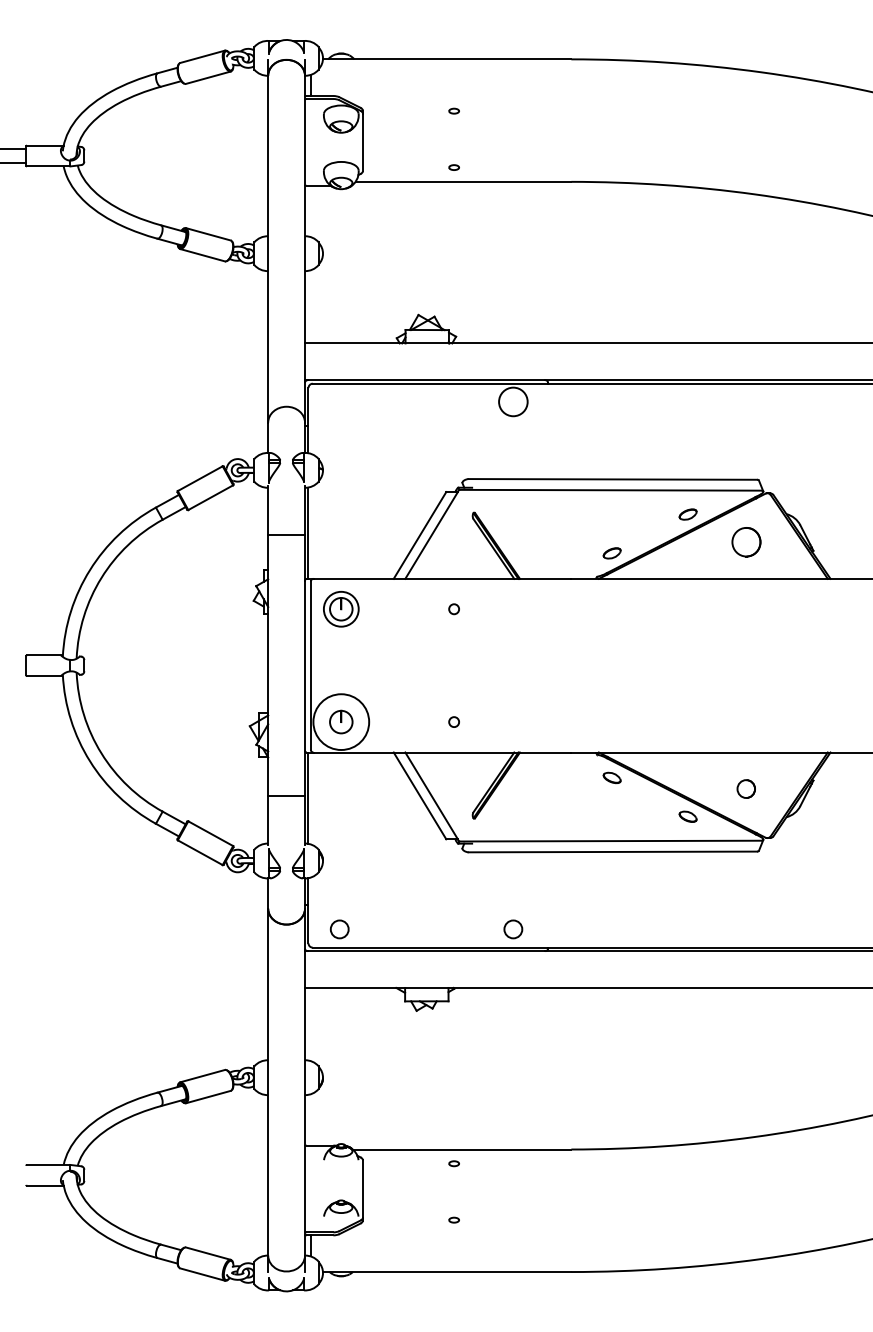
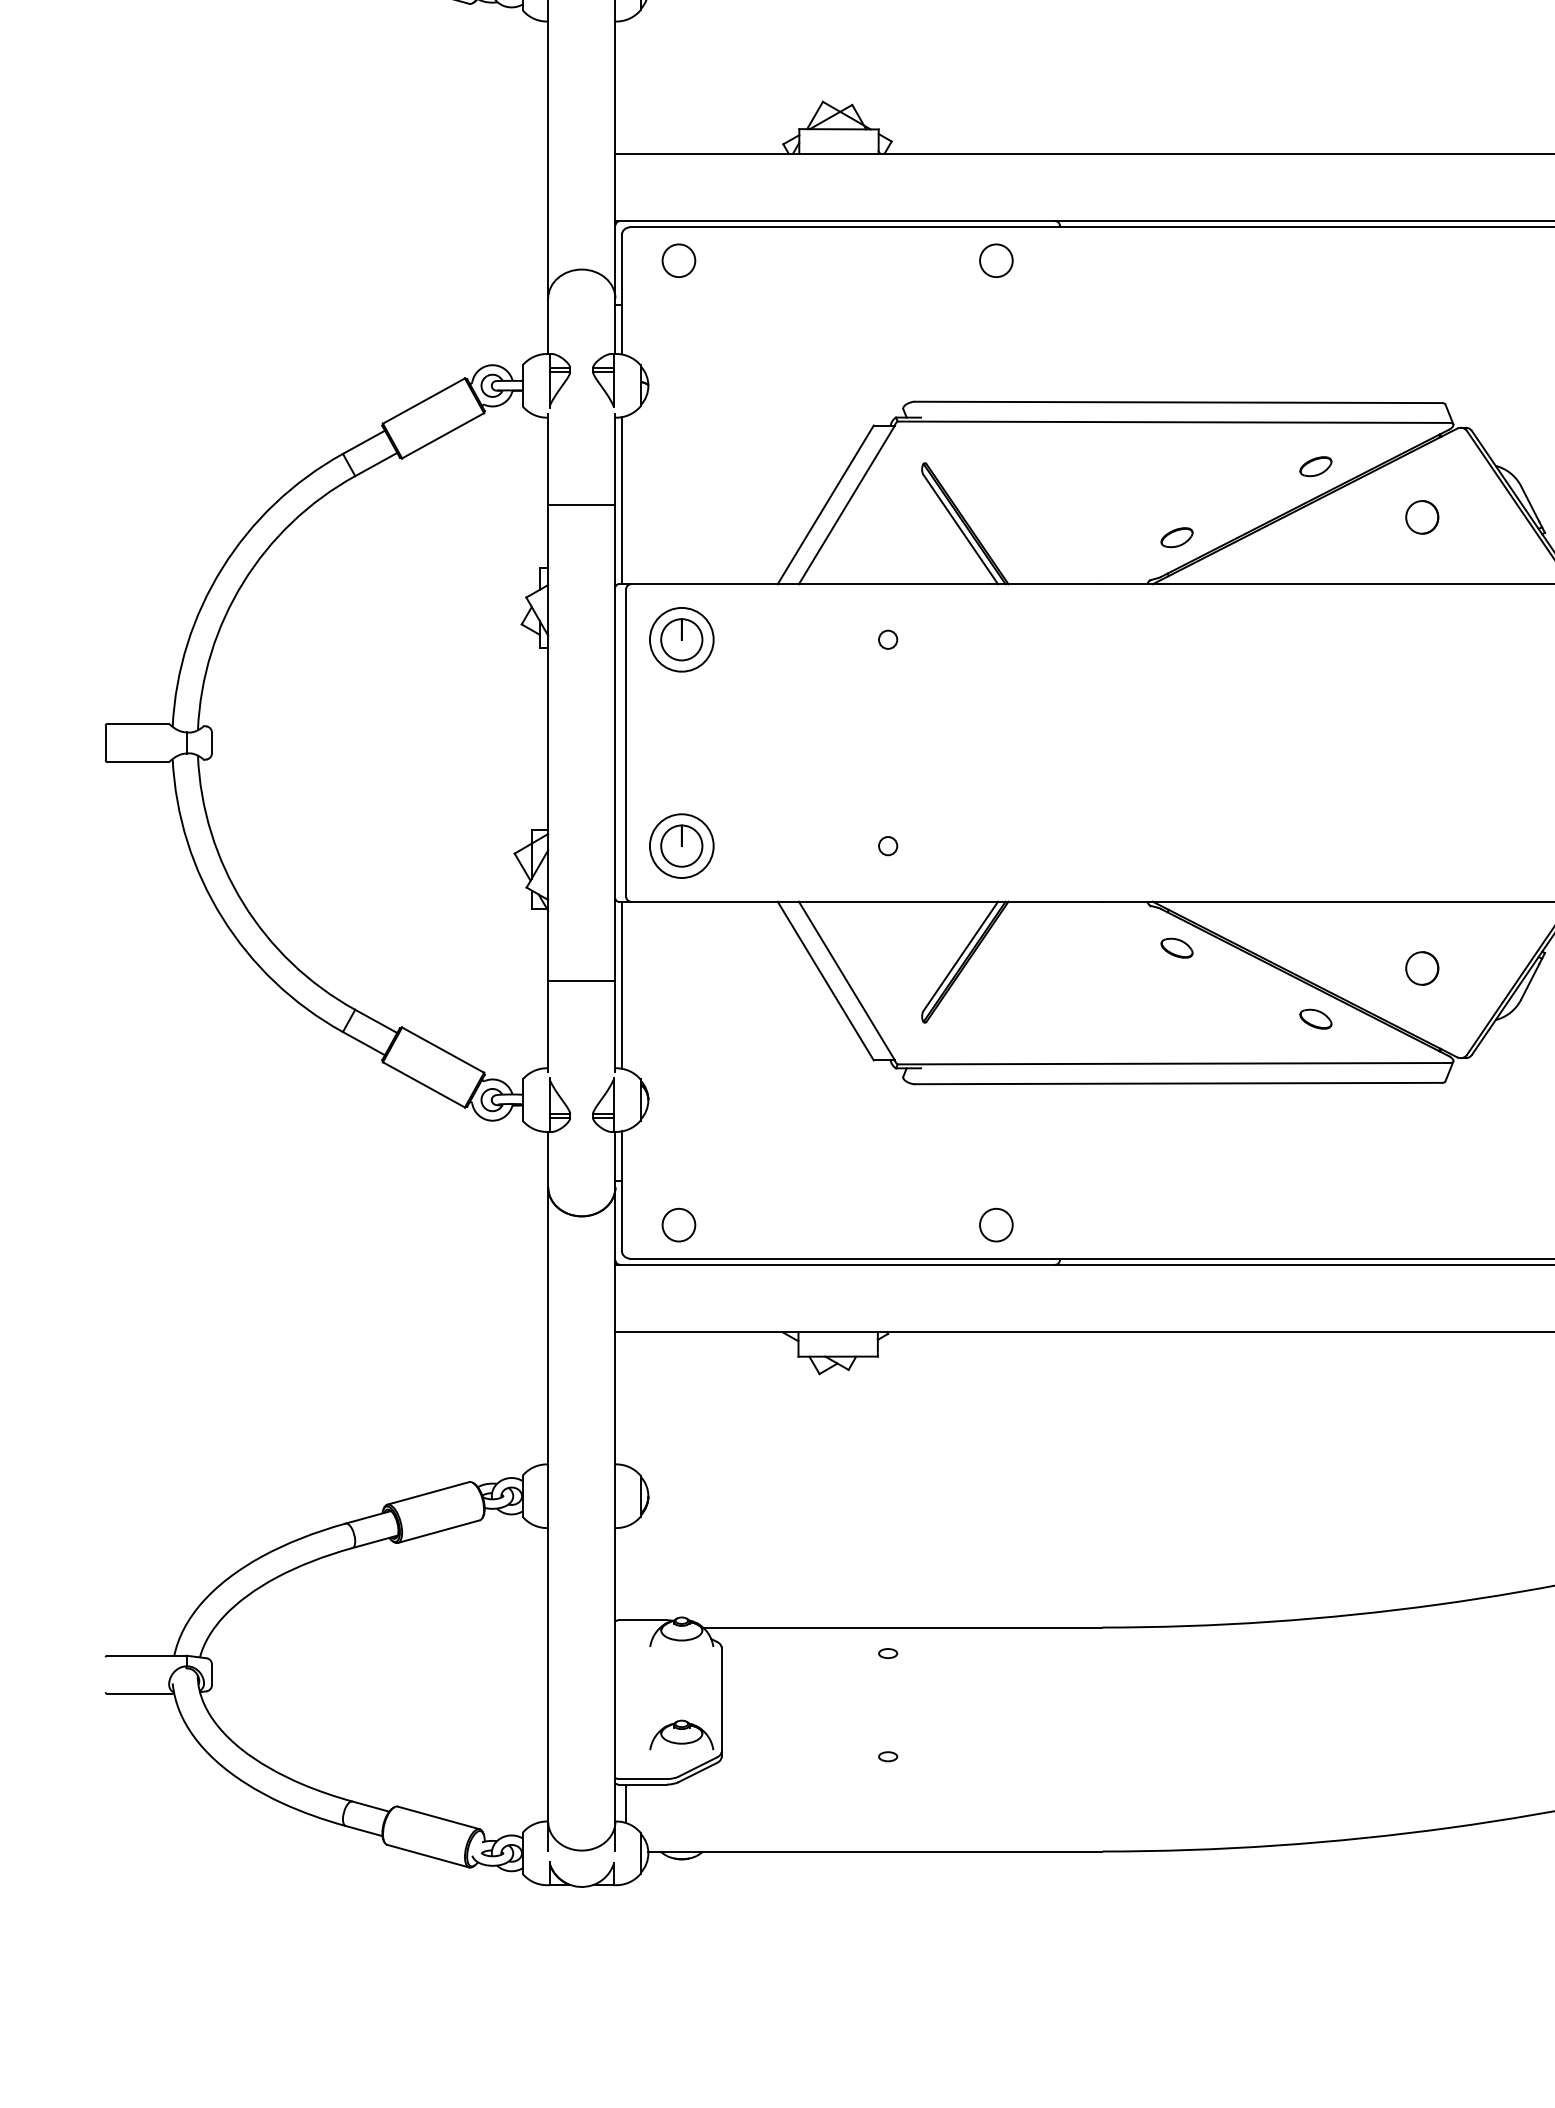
circle: (339, 401) -> (678, 259), added
circle: (513, 401) -> (996, 259), size x0.62
part: (745, 542) -> (1420, 517), size x0.62
circle: (340, 721) -> (680, 845), size x0.62

